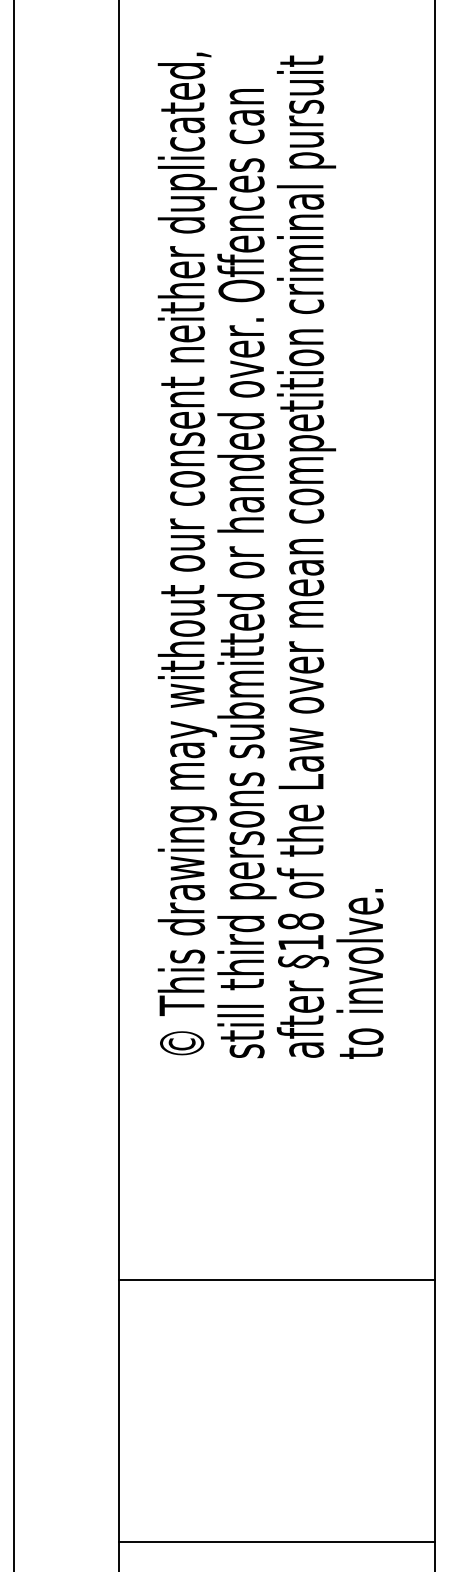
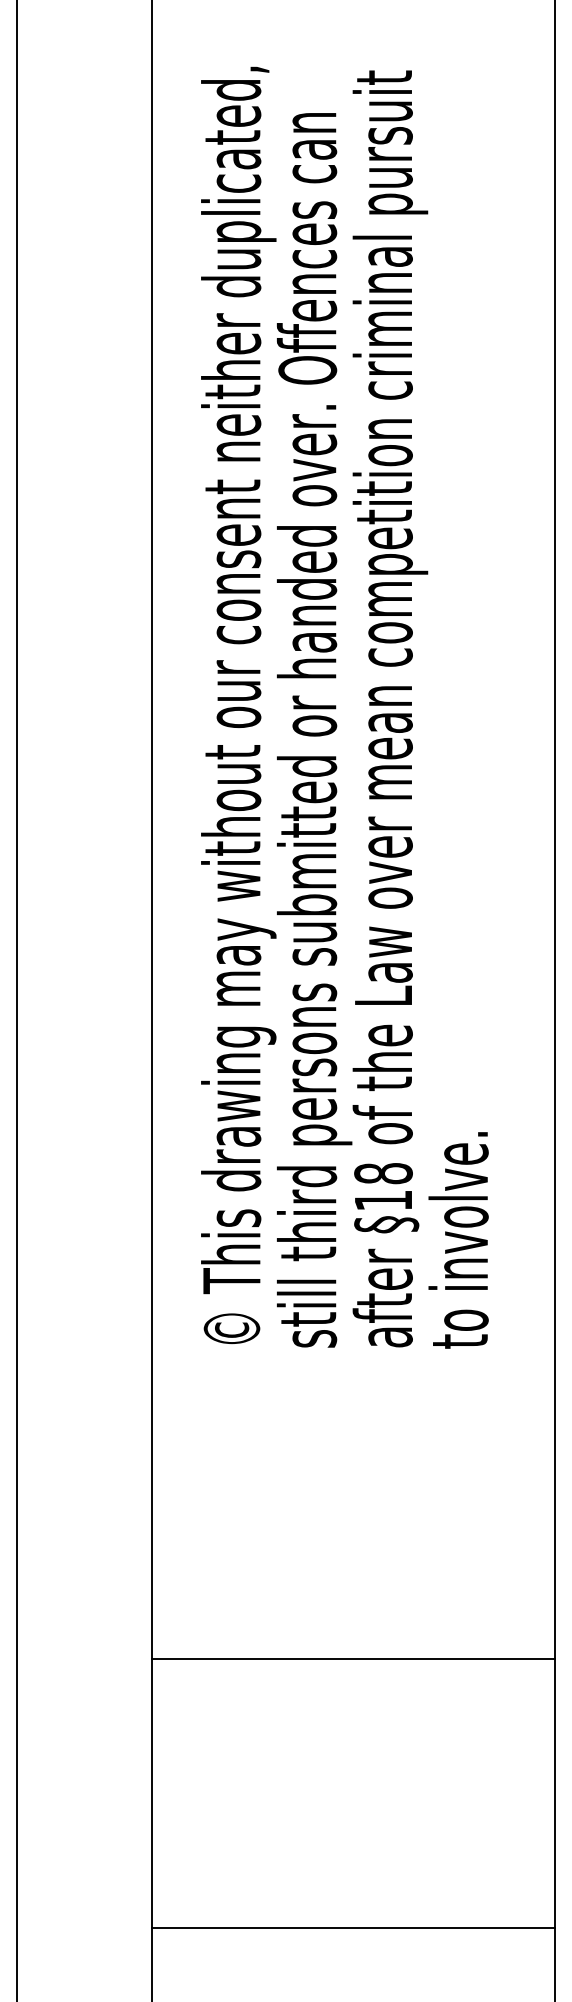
line: (276, 1279) -> (352, 1658), moved
line: (276, 1542) -> (352, 1927), moved

